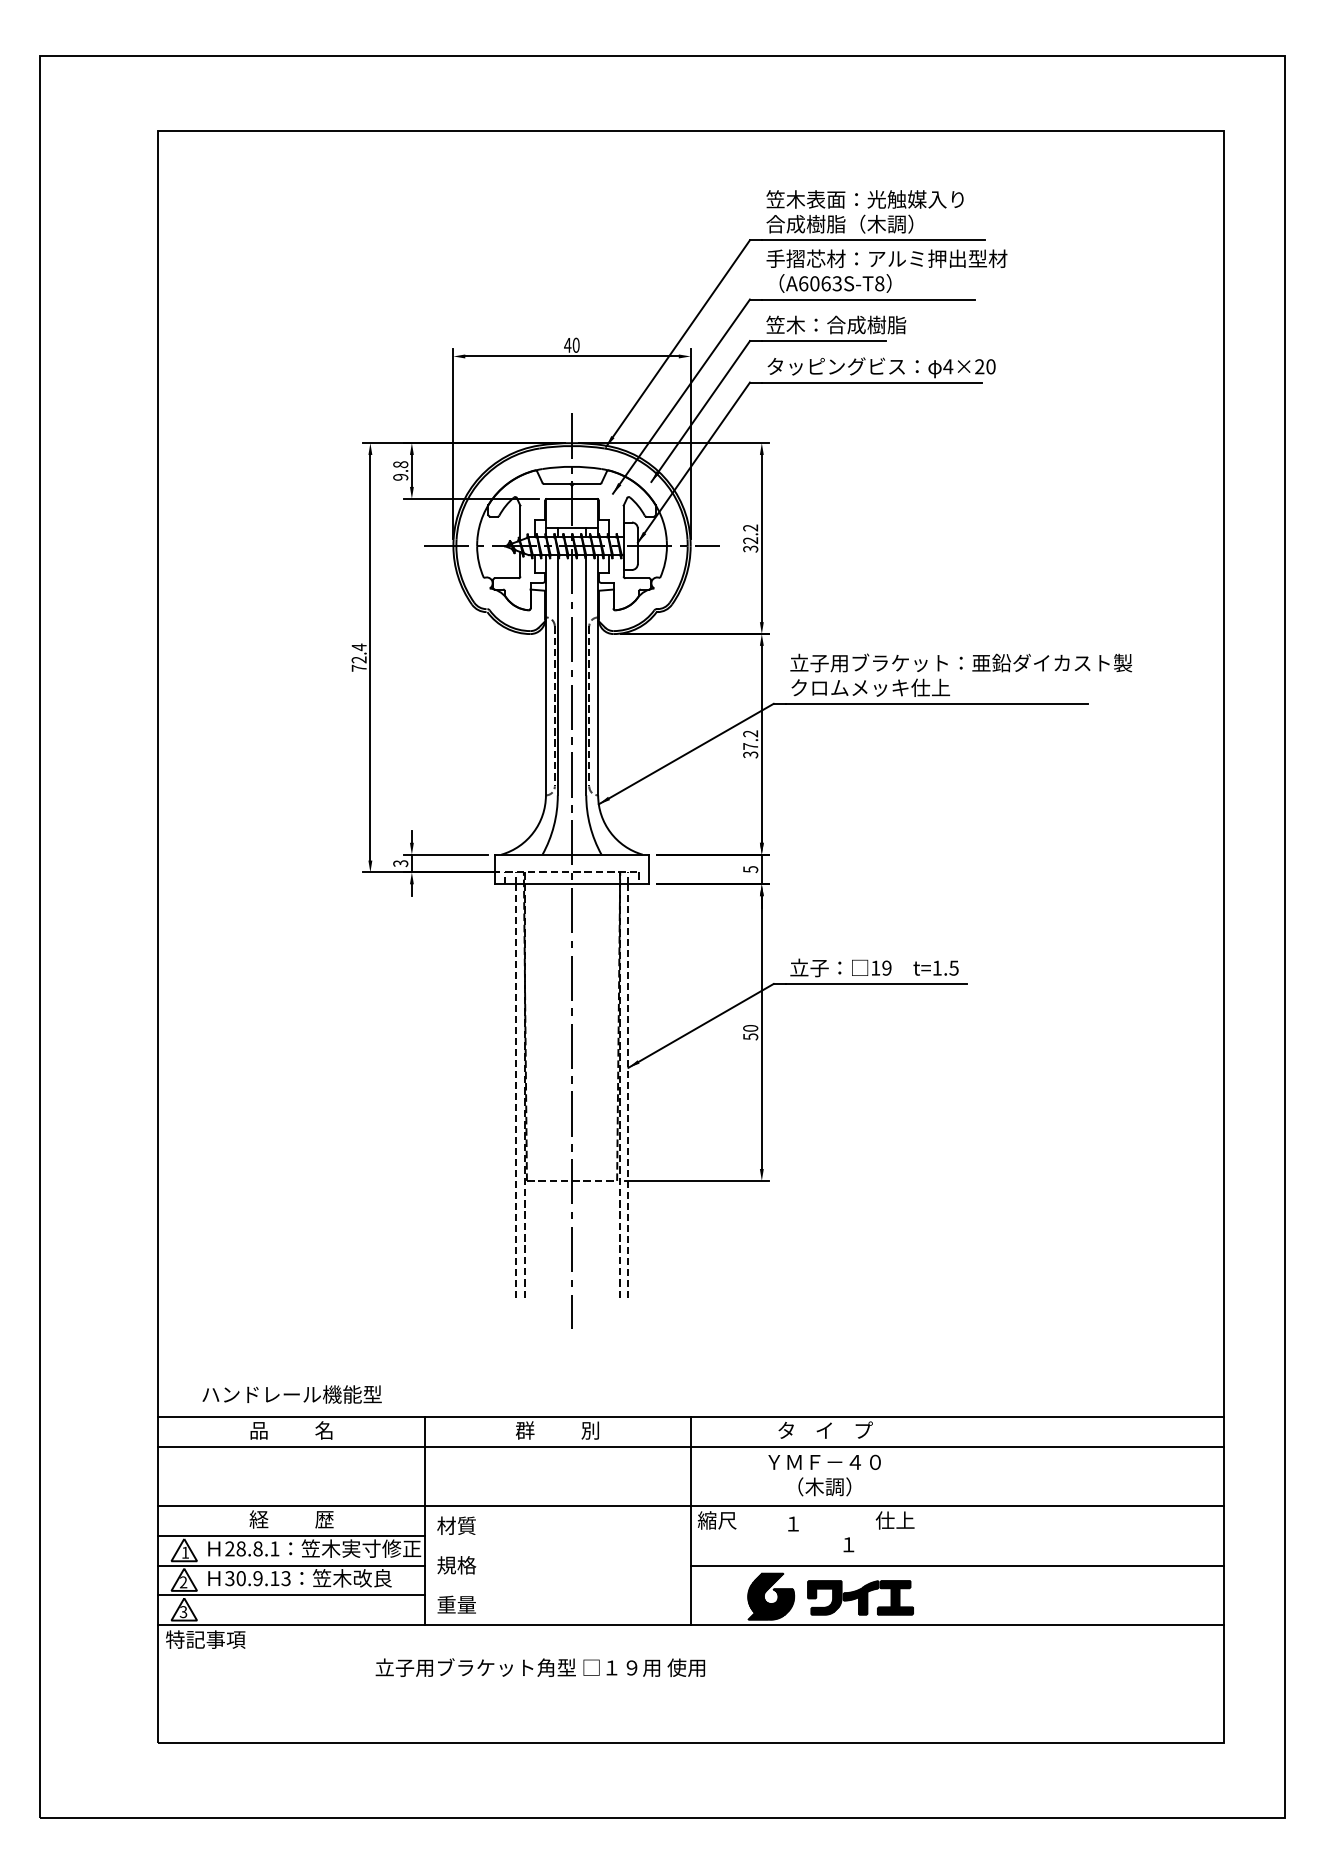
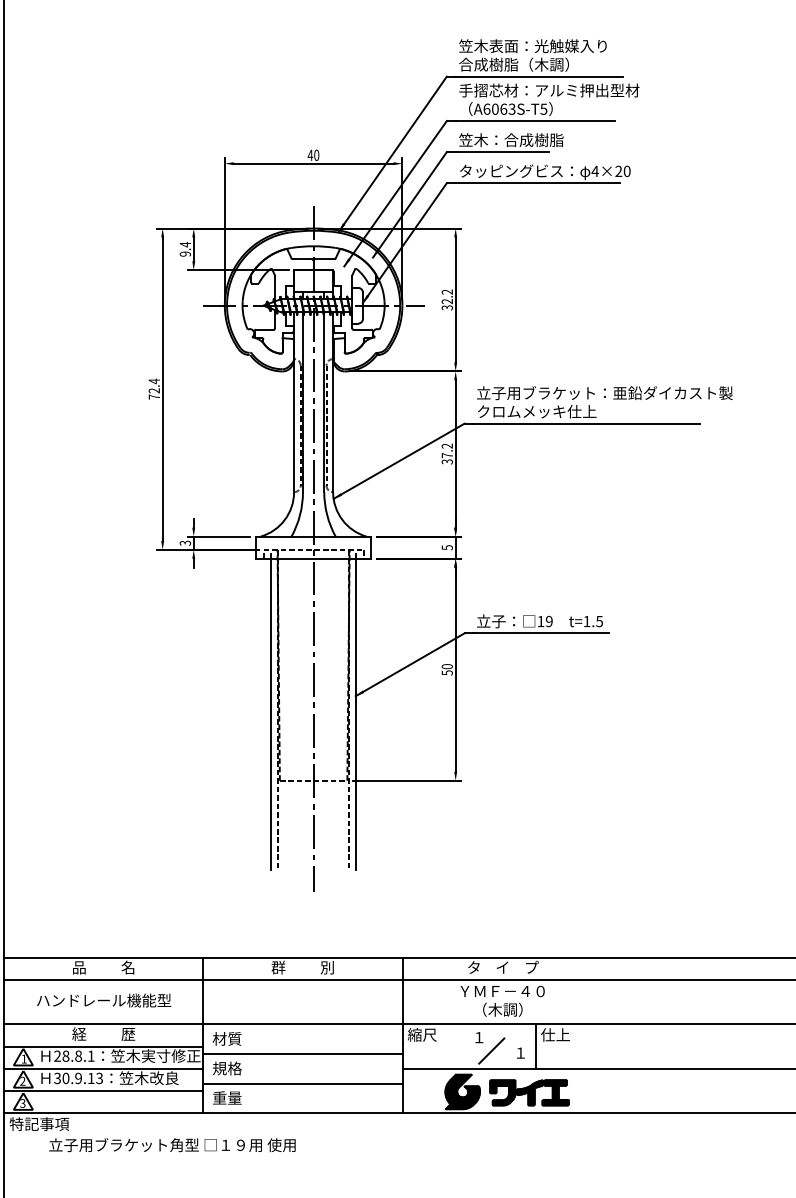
text: (879, 283) -> (543, 109), A6063S-T8 -> A6063S-T5
text: (400, 464) -> (185, 244), 9.8 -> 9.4
line: (515, 1091) -> (271, 713), dashed -> solid
line: (628, 1091) -> (355, 713), dashed -> solid
text: (291, 1394) -> (103, 1000), moved
line: (869, 1535) -> (536, 1046), added
line: (809, 1541) -> (491, 1050), added
line: (557, 1545) -> (302, 1053), added
line: (557, 1585) -> (302, 1083), added
text: (539, 1667) -> (171, 1144), moved

